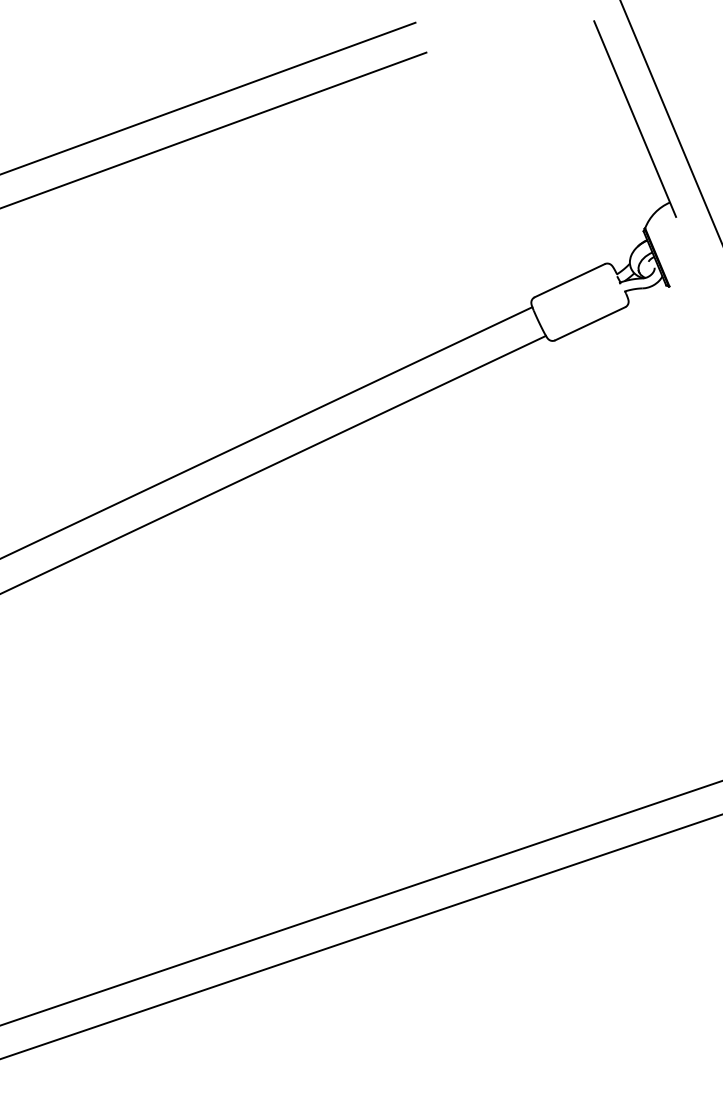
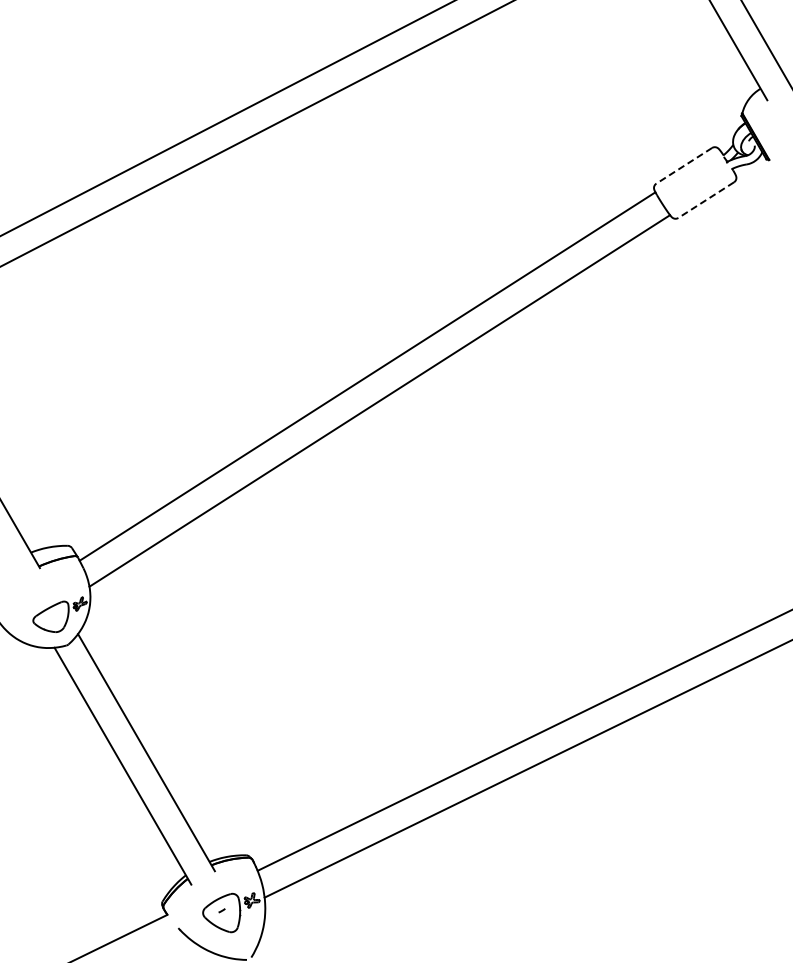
line: (568, 281) -> (683, 166), solid -> dashed
line: (589, 324) -> (705, 200), solid -> dashed

